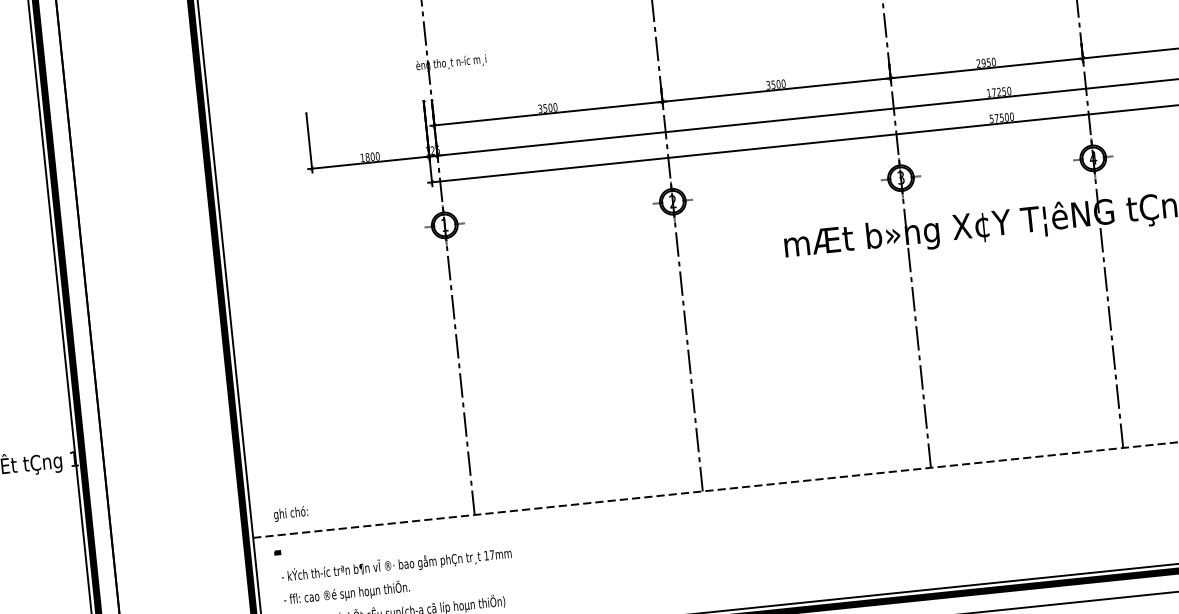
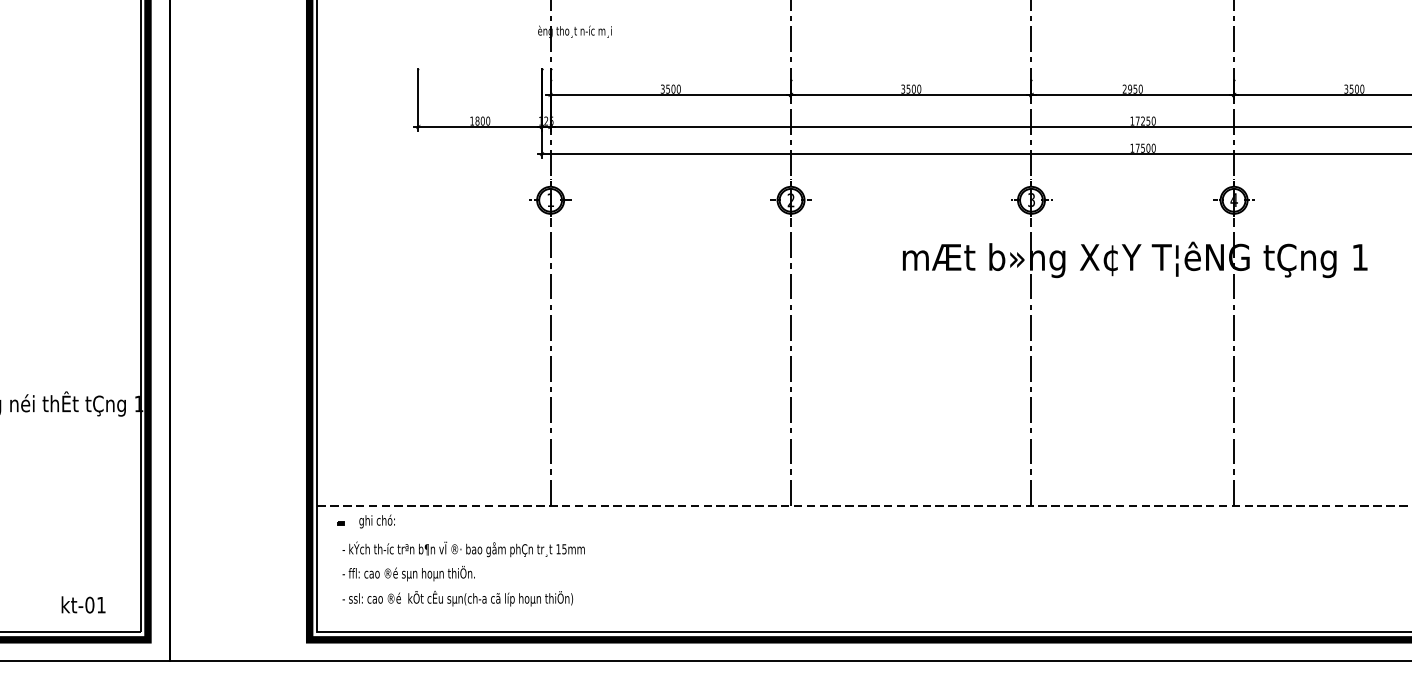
text: (991, 118) -> (1132, 147), 57500 -> 17500
text: (290, 513) -> (376, 521), moved
text: (492, 555) -> (564, 549), 17mm -> 15mm

